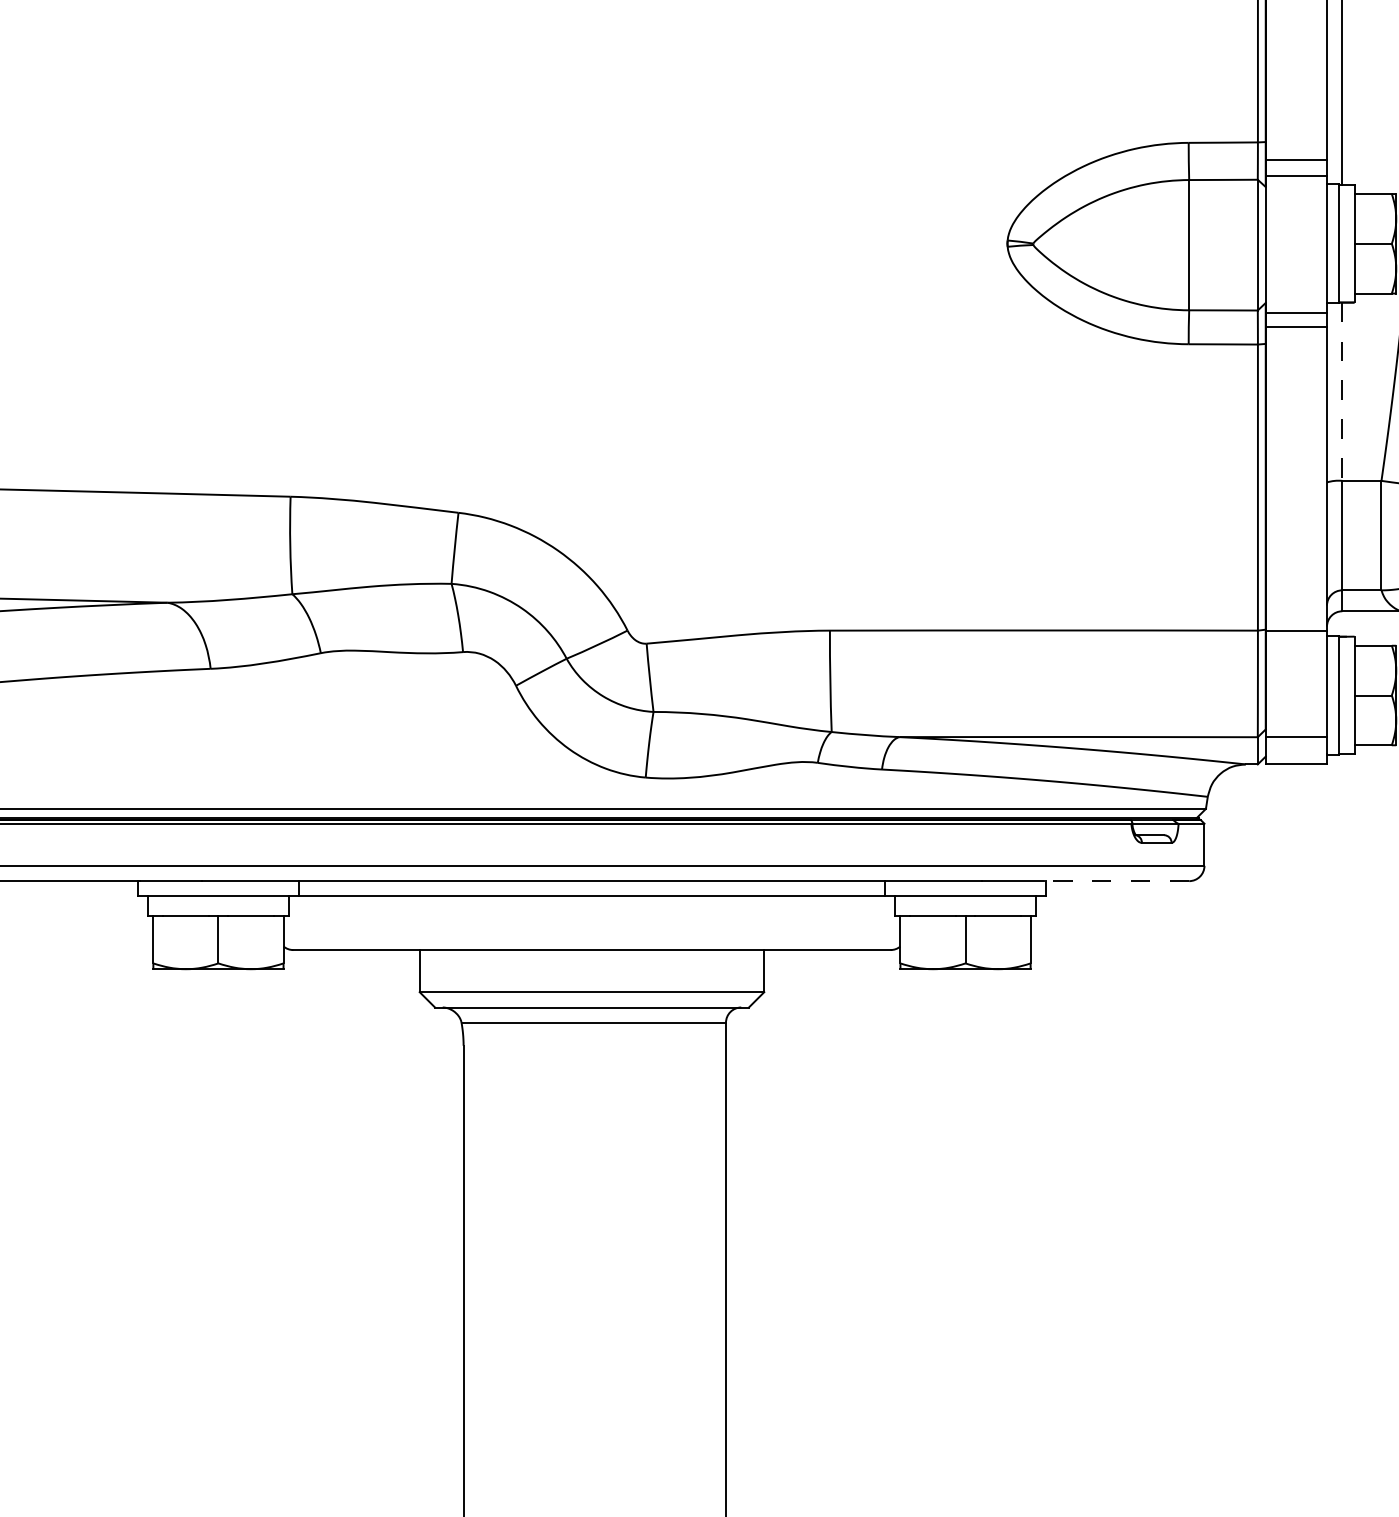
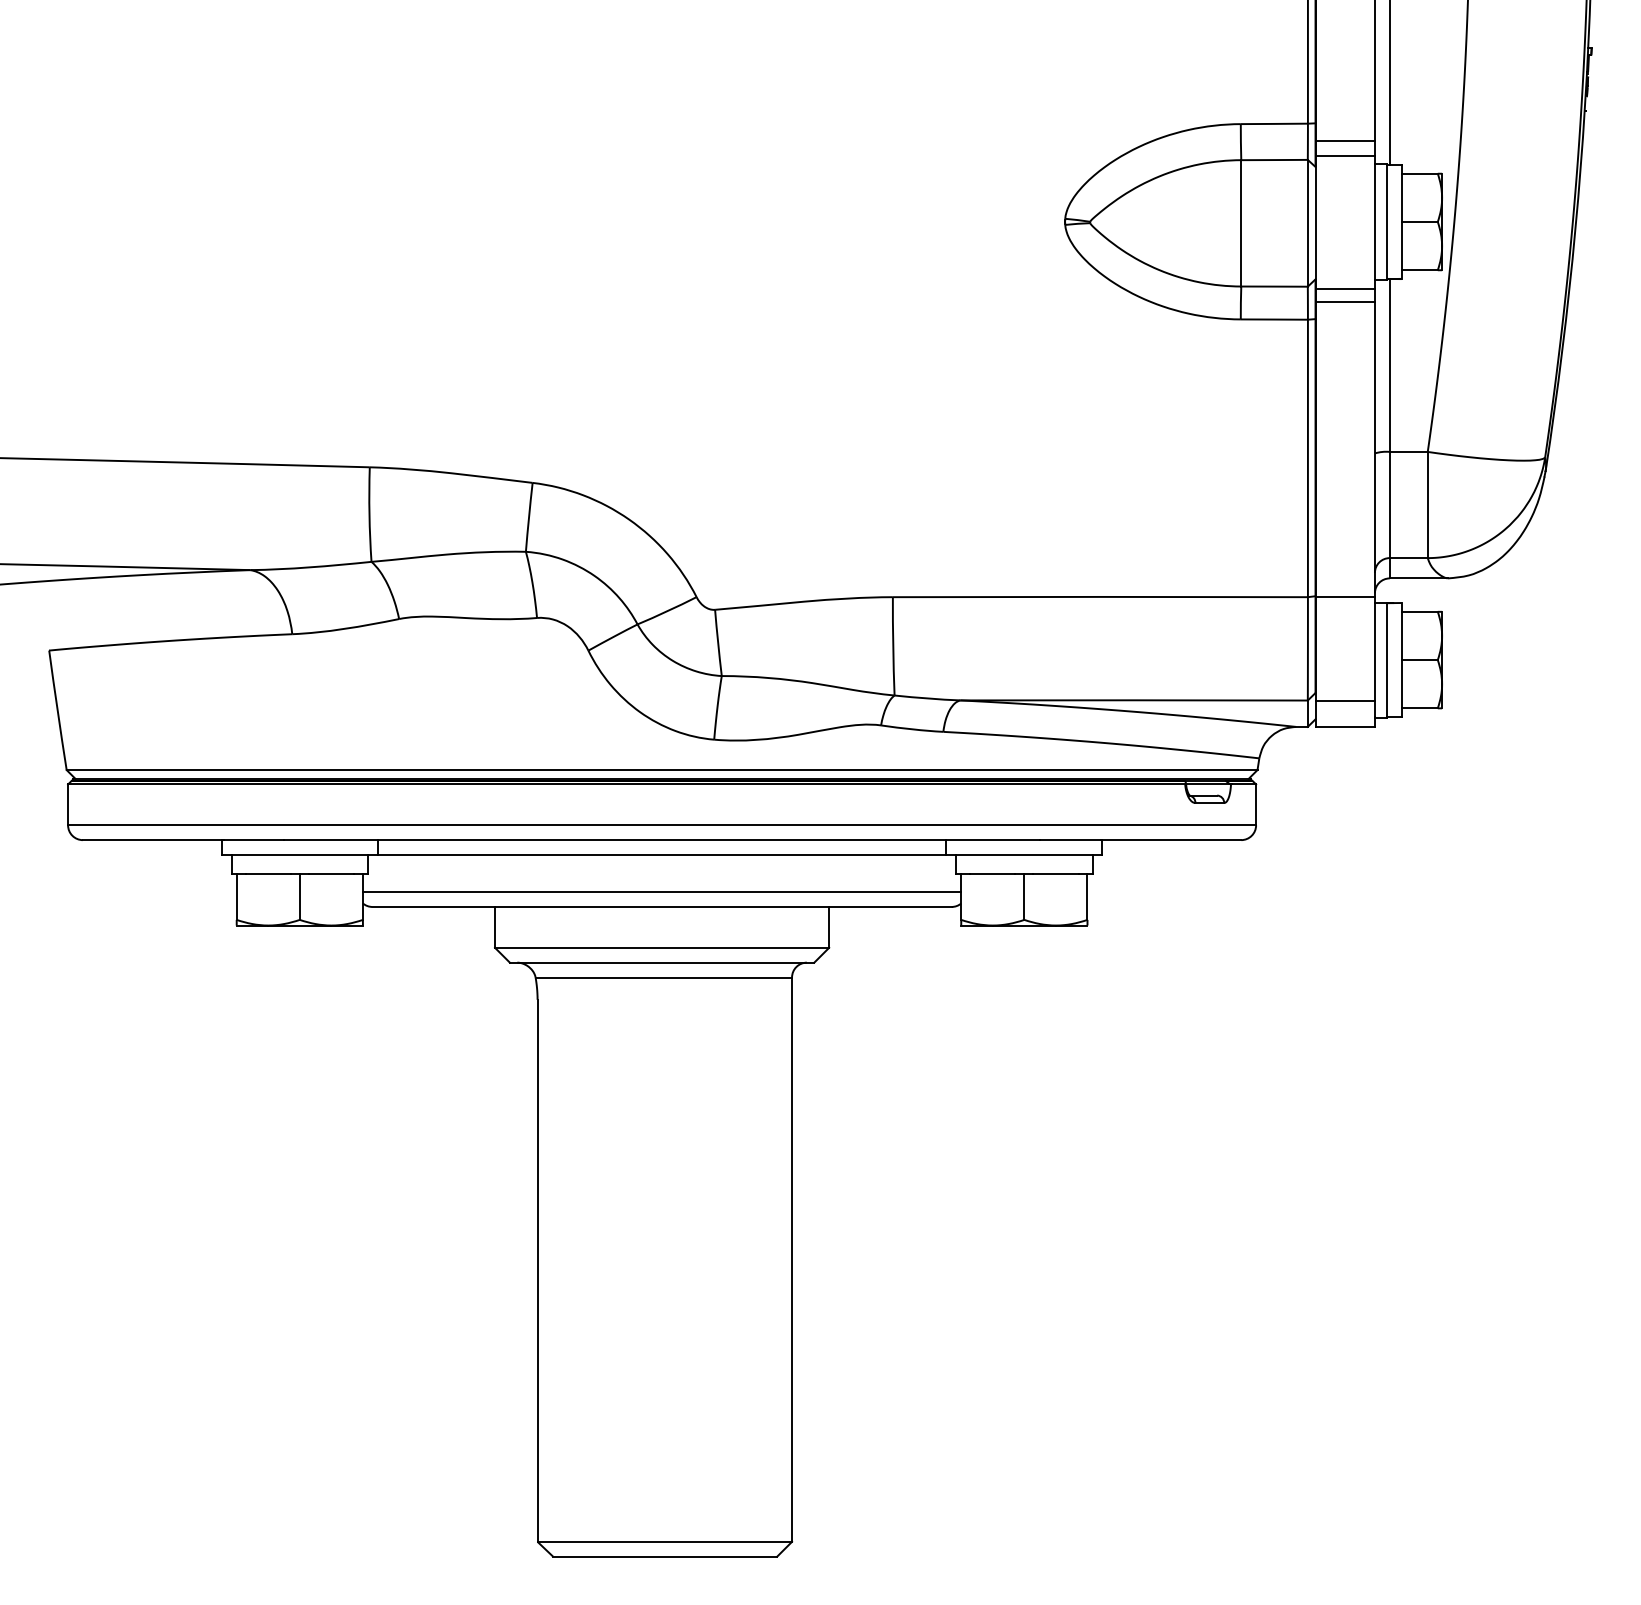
line: (1342, 392) -> (1389, 366), dashed -> solid
line: (1116, 881) -> (1170, 840), dashed -> solid
line: (591, 935) -> (661, 892), added

